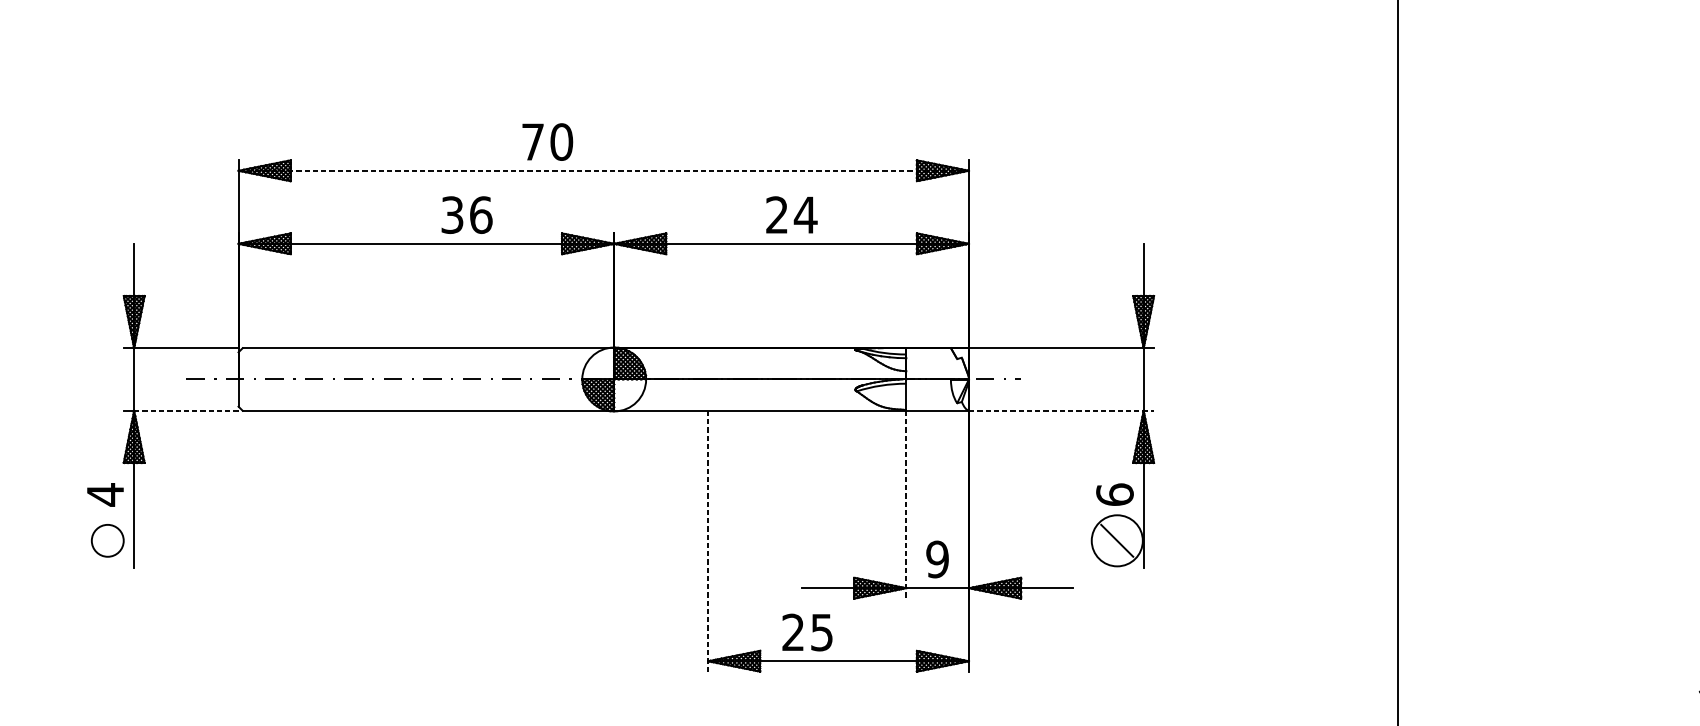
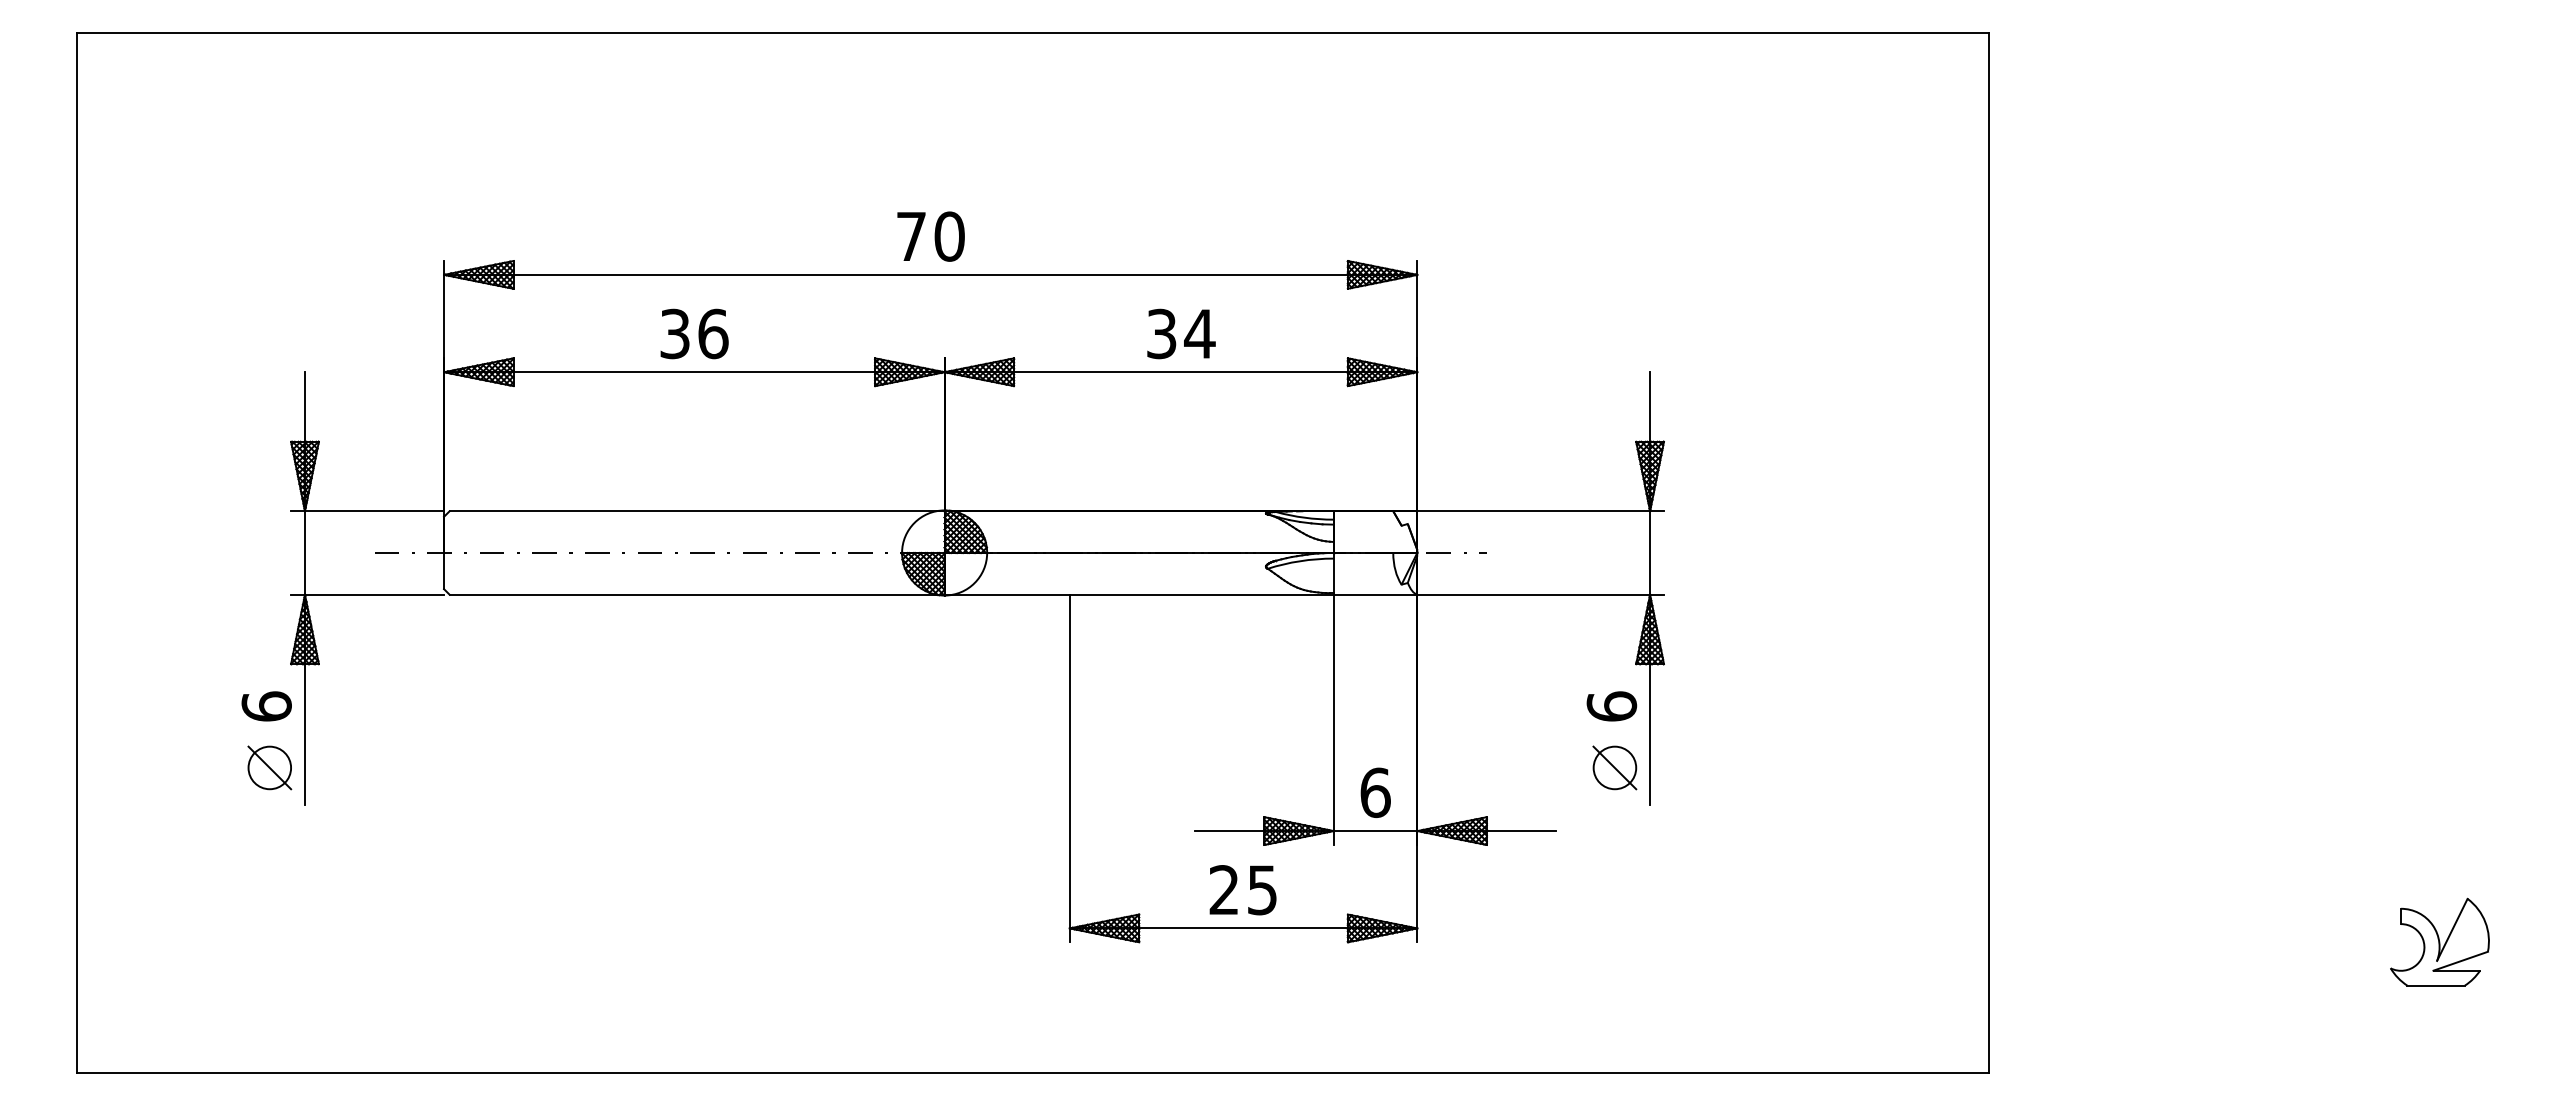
text: (547, 141) -> (930, 236), moved
line: (603, 170) -> (930, 274), dashed -> solid
text: (467, 214) -> (694, 333), moved
text: (776, 215) -> (1161, 334), 24 -> 34
line: (186, 410) -> (374, 594), dashed -> solid
line: (1062, 410) -> (1541, 594), dashed -> solid
text: (105, 494) -> (266, 706), 4 -> 6
line: (906, 505) -> (1333, 720), dashed -> solid
line: (107, 540) -> (269, 767), added
circle: (1116, 540) -> (1614, 767), size x0.62
line: (707, 541) -> (1069, 768), dashed -> solid
text: (937, 559) -> (1375, 792), 9 -> 6
text: (807, 632) -> (1242, 890), moved

